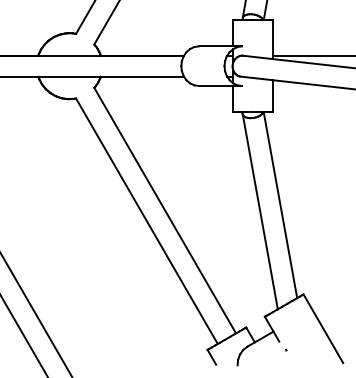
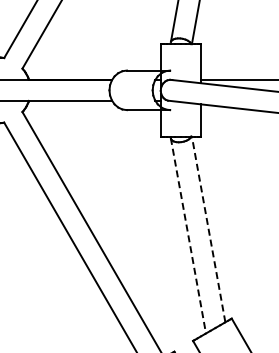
line: (280, 204) -> (208, 228), solid -> dashed
line: (260, 212) -> (188, 236), solid -> dashed

